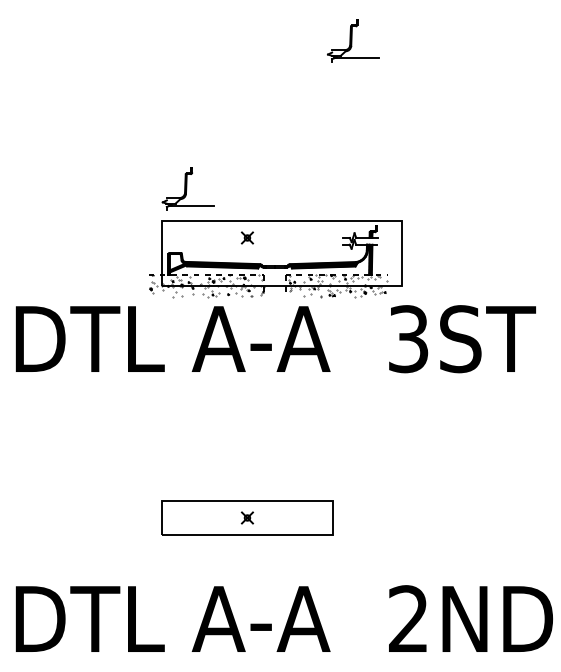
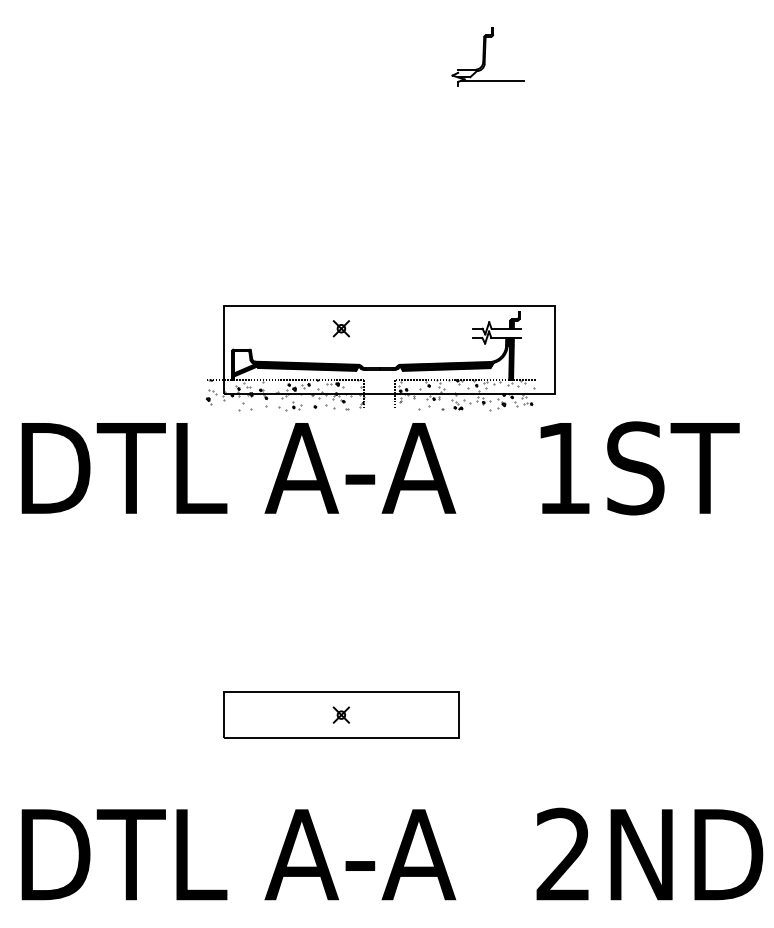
part: (188, 188) -> (259, 260), removed
text: (408, 339) -> (563, 468), 3ST -> 1ST

